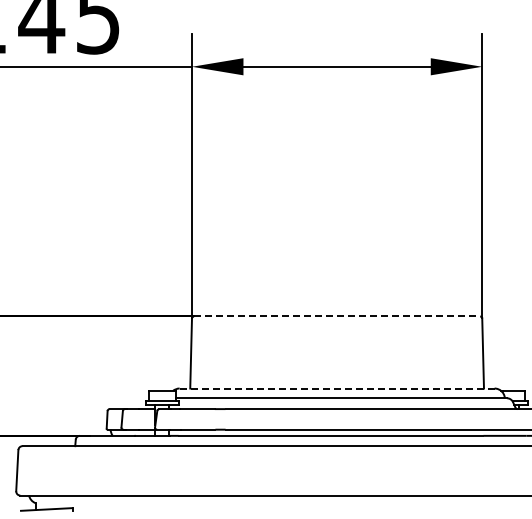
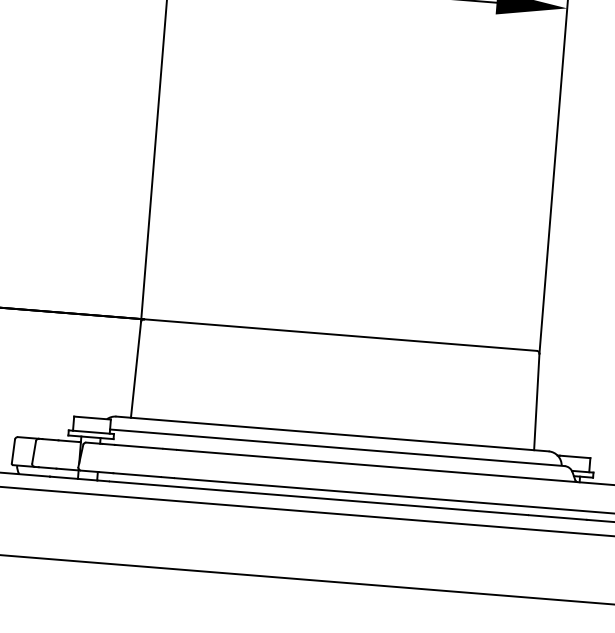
line: (337, 316) -> (341, 335), dashed -> solid
line: (336, 388) -> (331, 433), dashed -> solid

